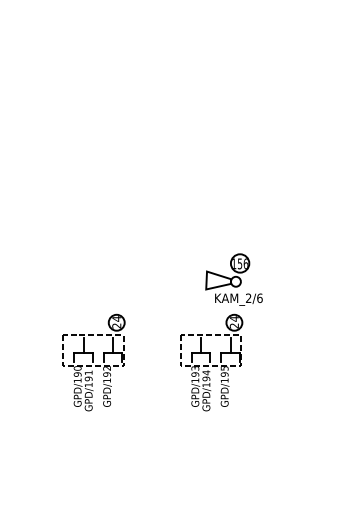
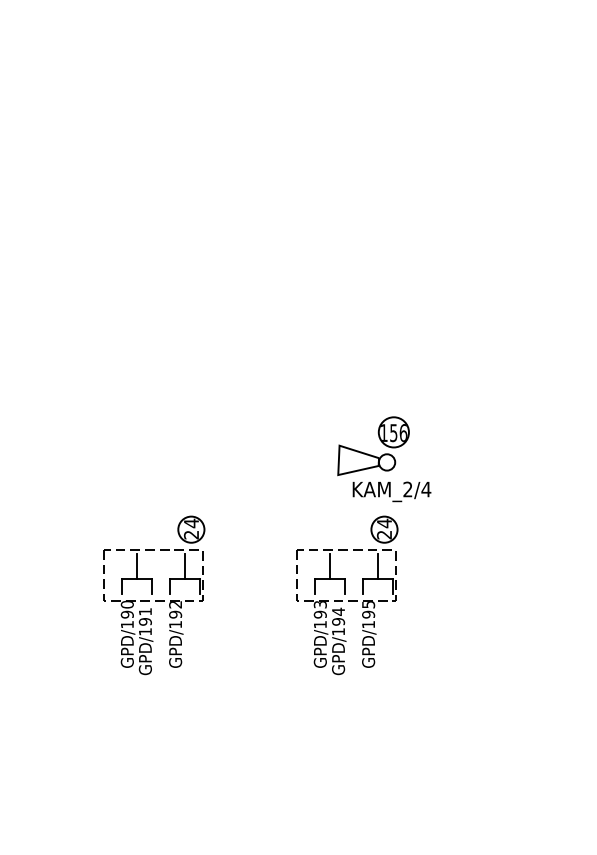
text: (259, 297) -> (425, 488), KAM_2/6 -> KAM_2/4

